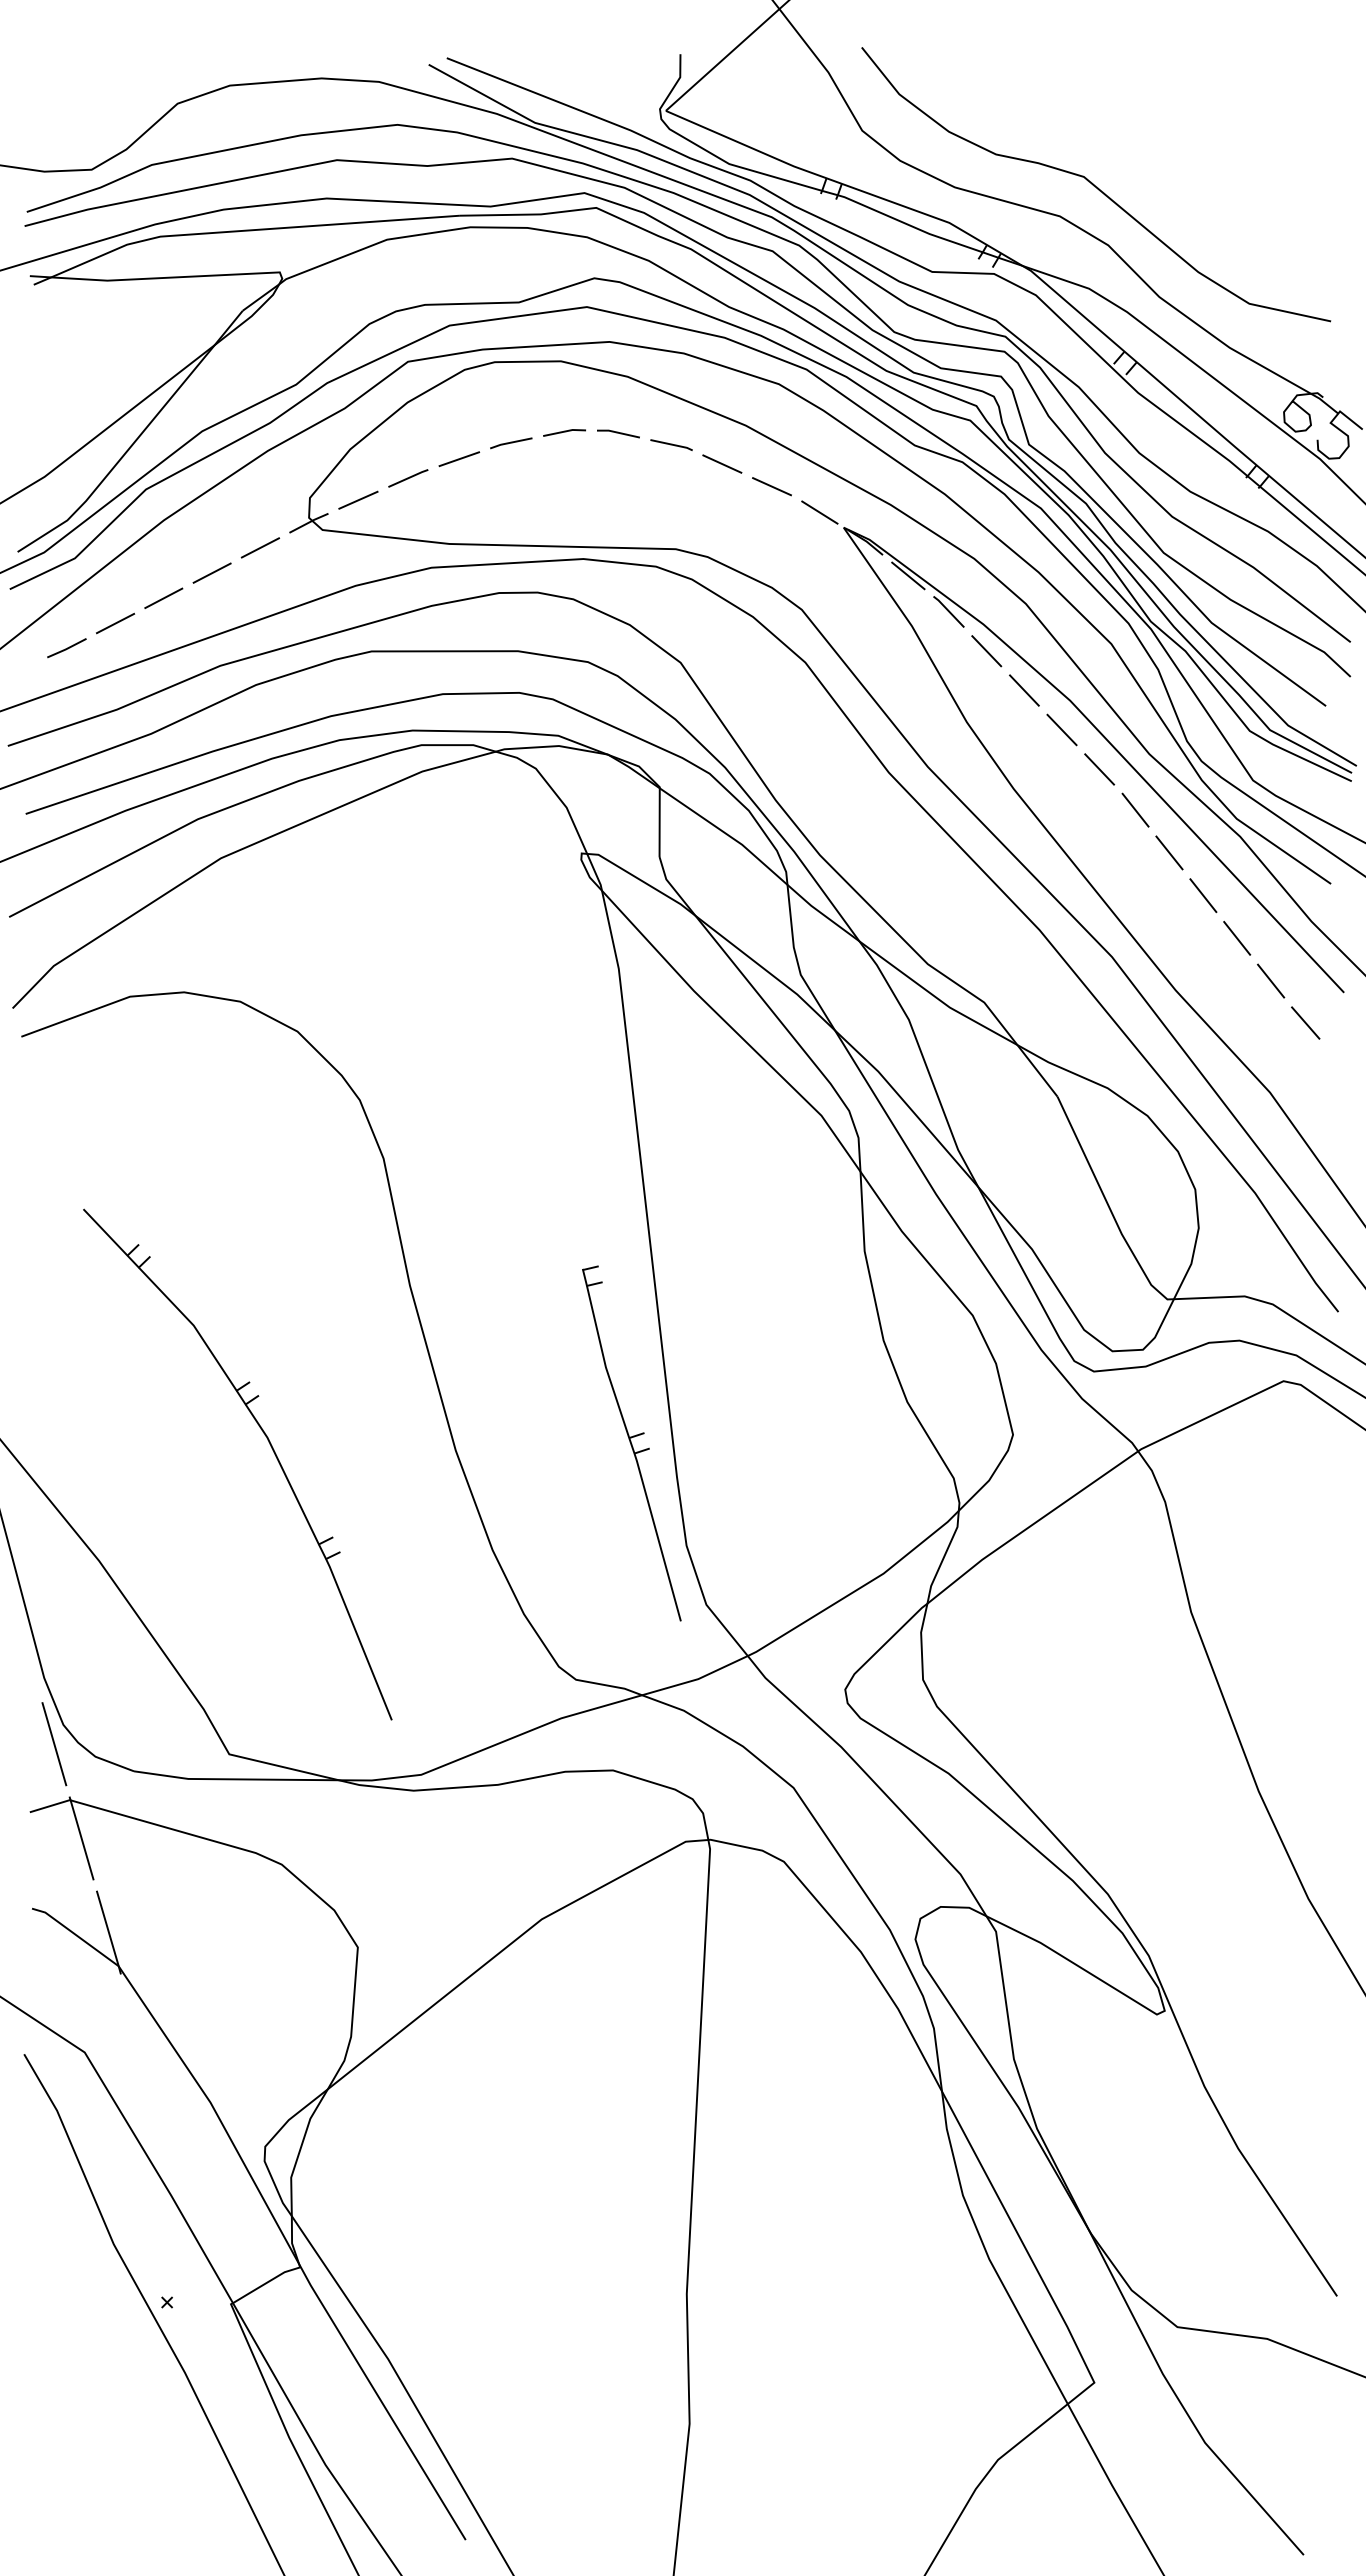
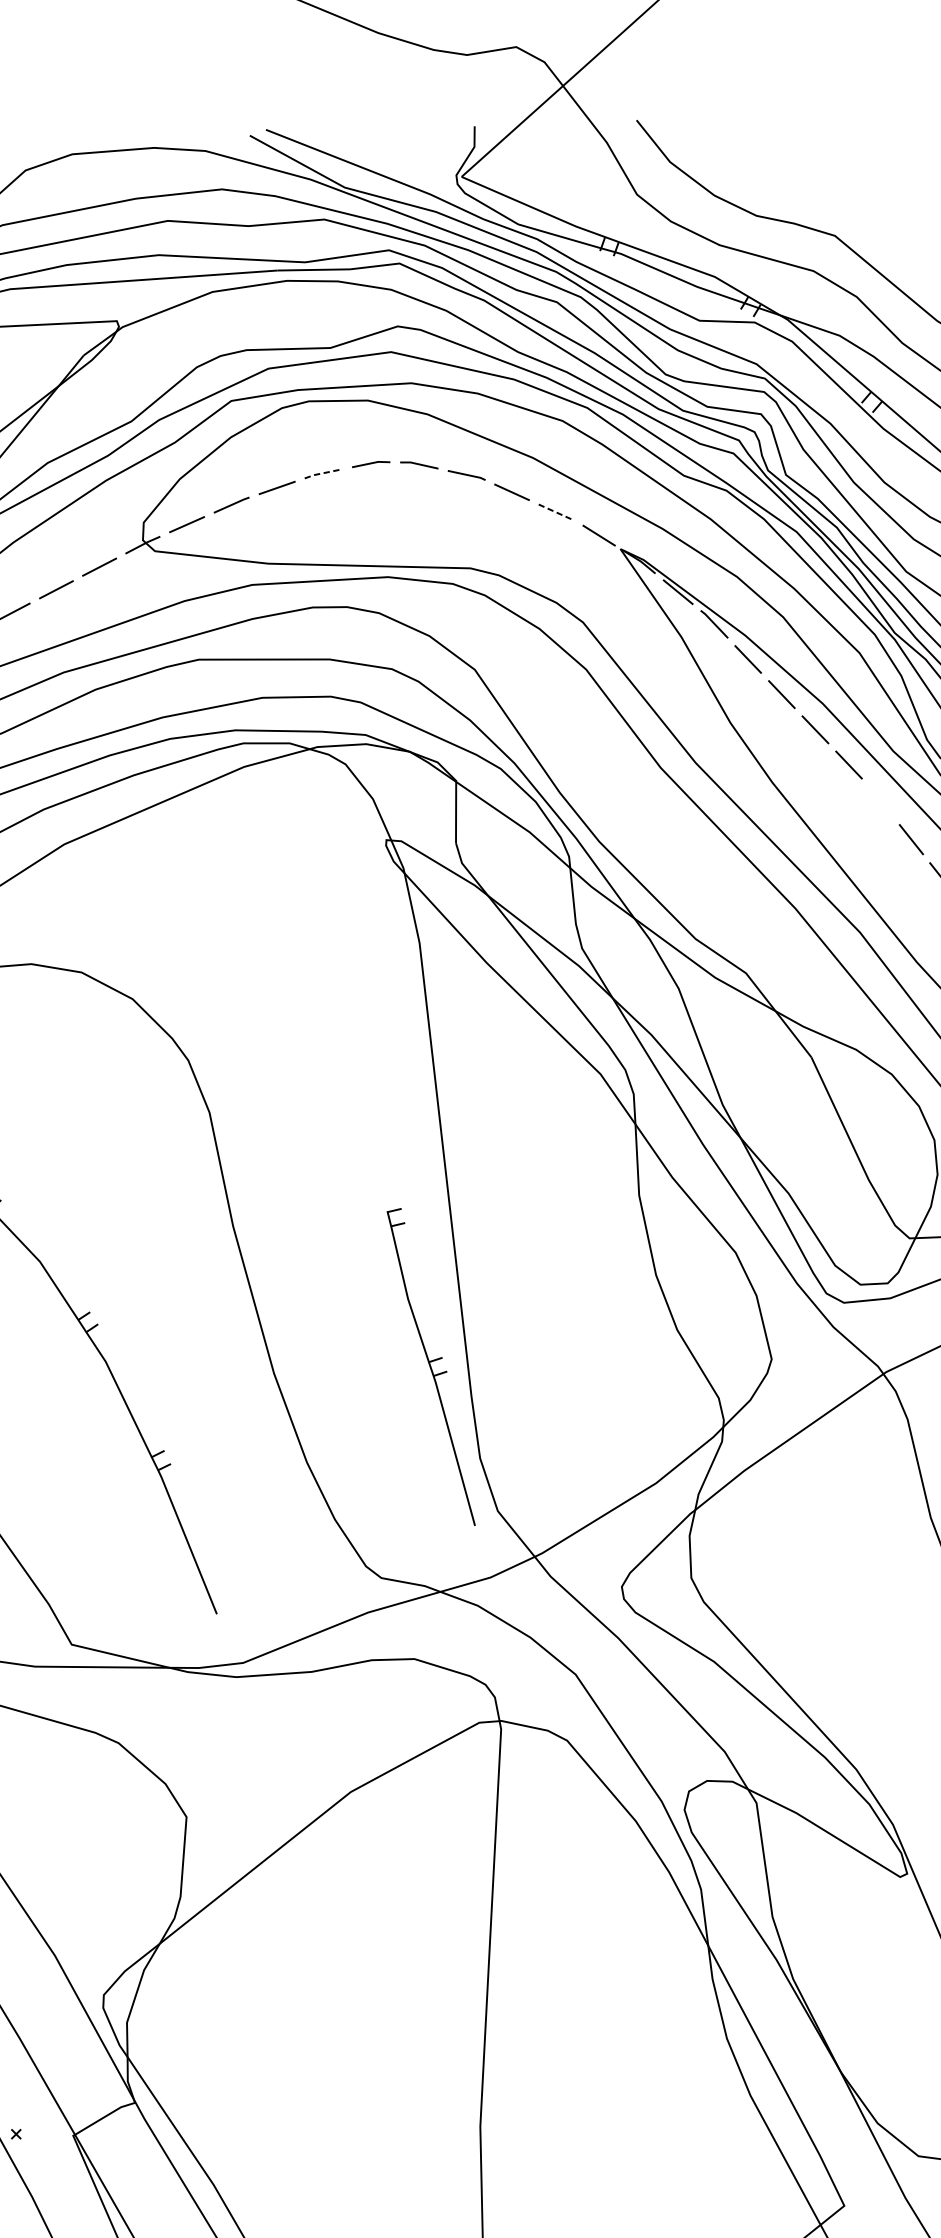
line: (510, 442) -> (322, 473), solid -> dashed
line: (772, 486) -> (556, 512), solid -> dashed
line: (1135, 809) -> (881, 800), removed

